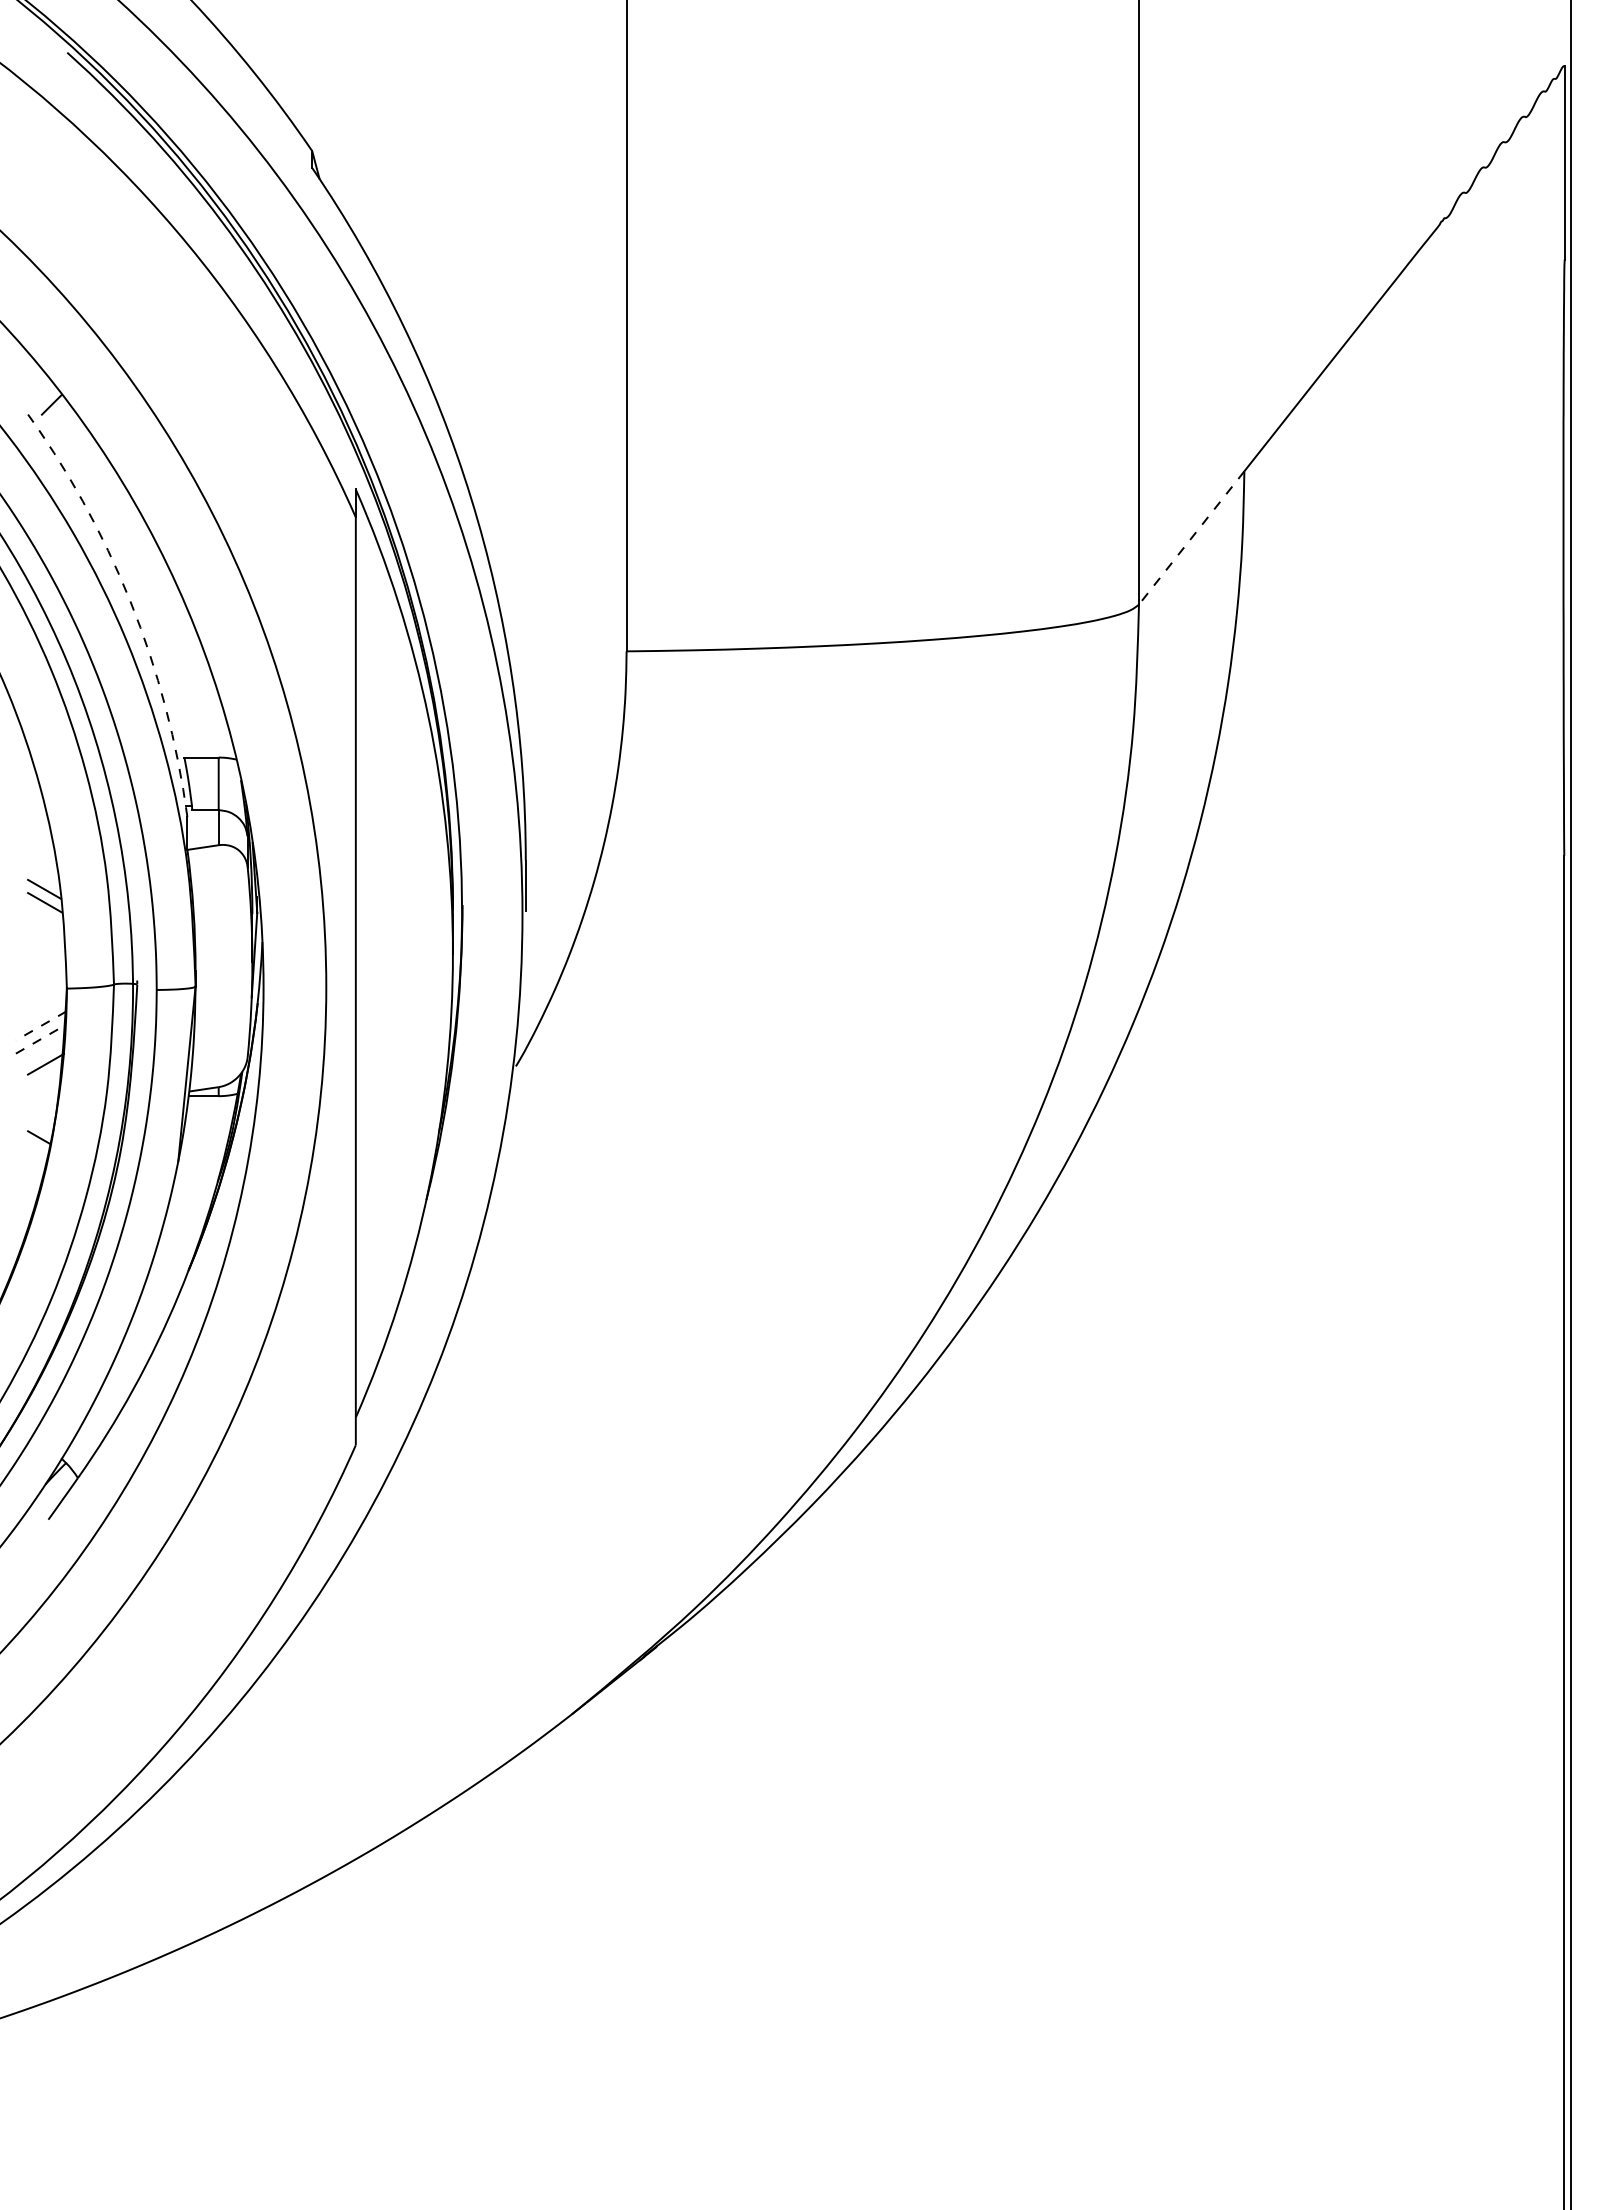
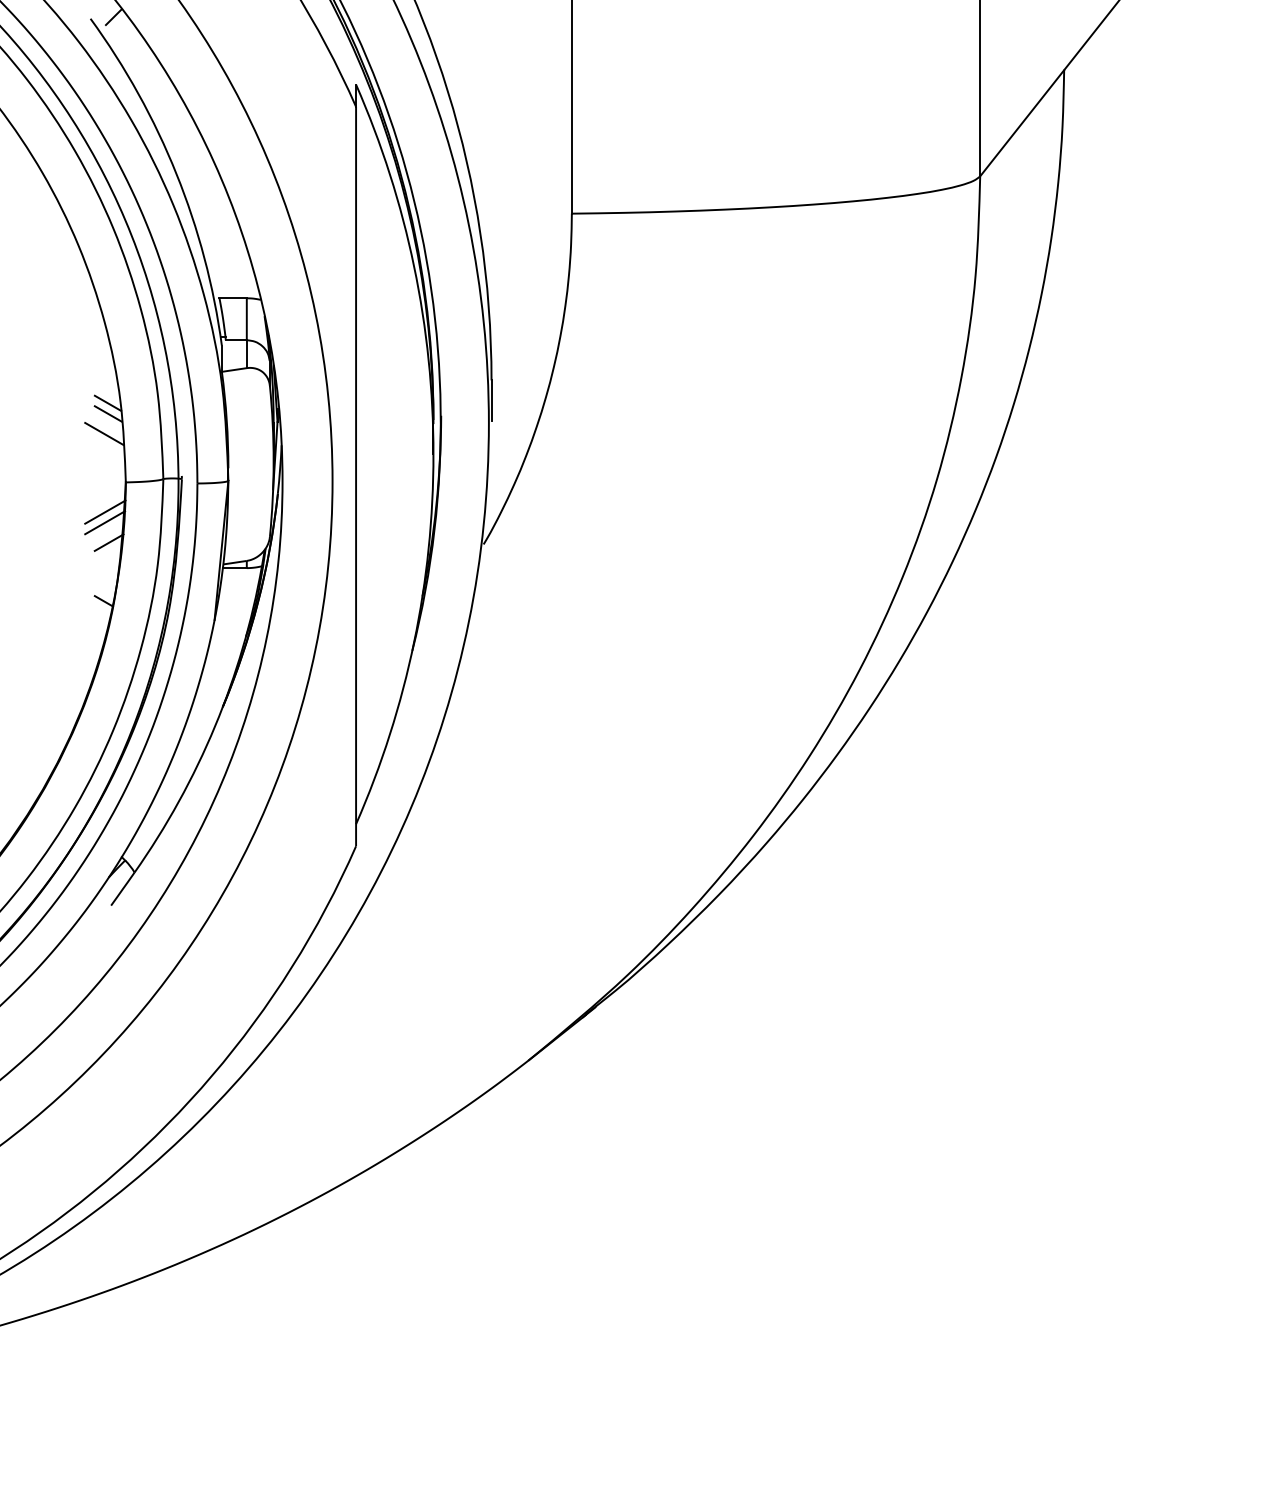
line: (1191, 537) -> (1022, 122), dashed -> solid
arc: (130, 601) -> (176, 173), dashed -> solid
line: (39, 927) -> (104, 433), added
line: (40, 1026) -> (104, 512), dashed -> solid
line: (40, 1039) -> (104, 522), dashed -> solid

